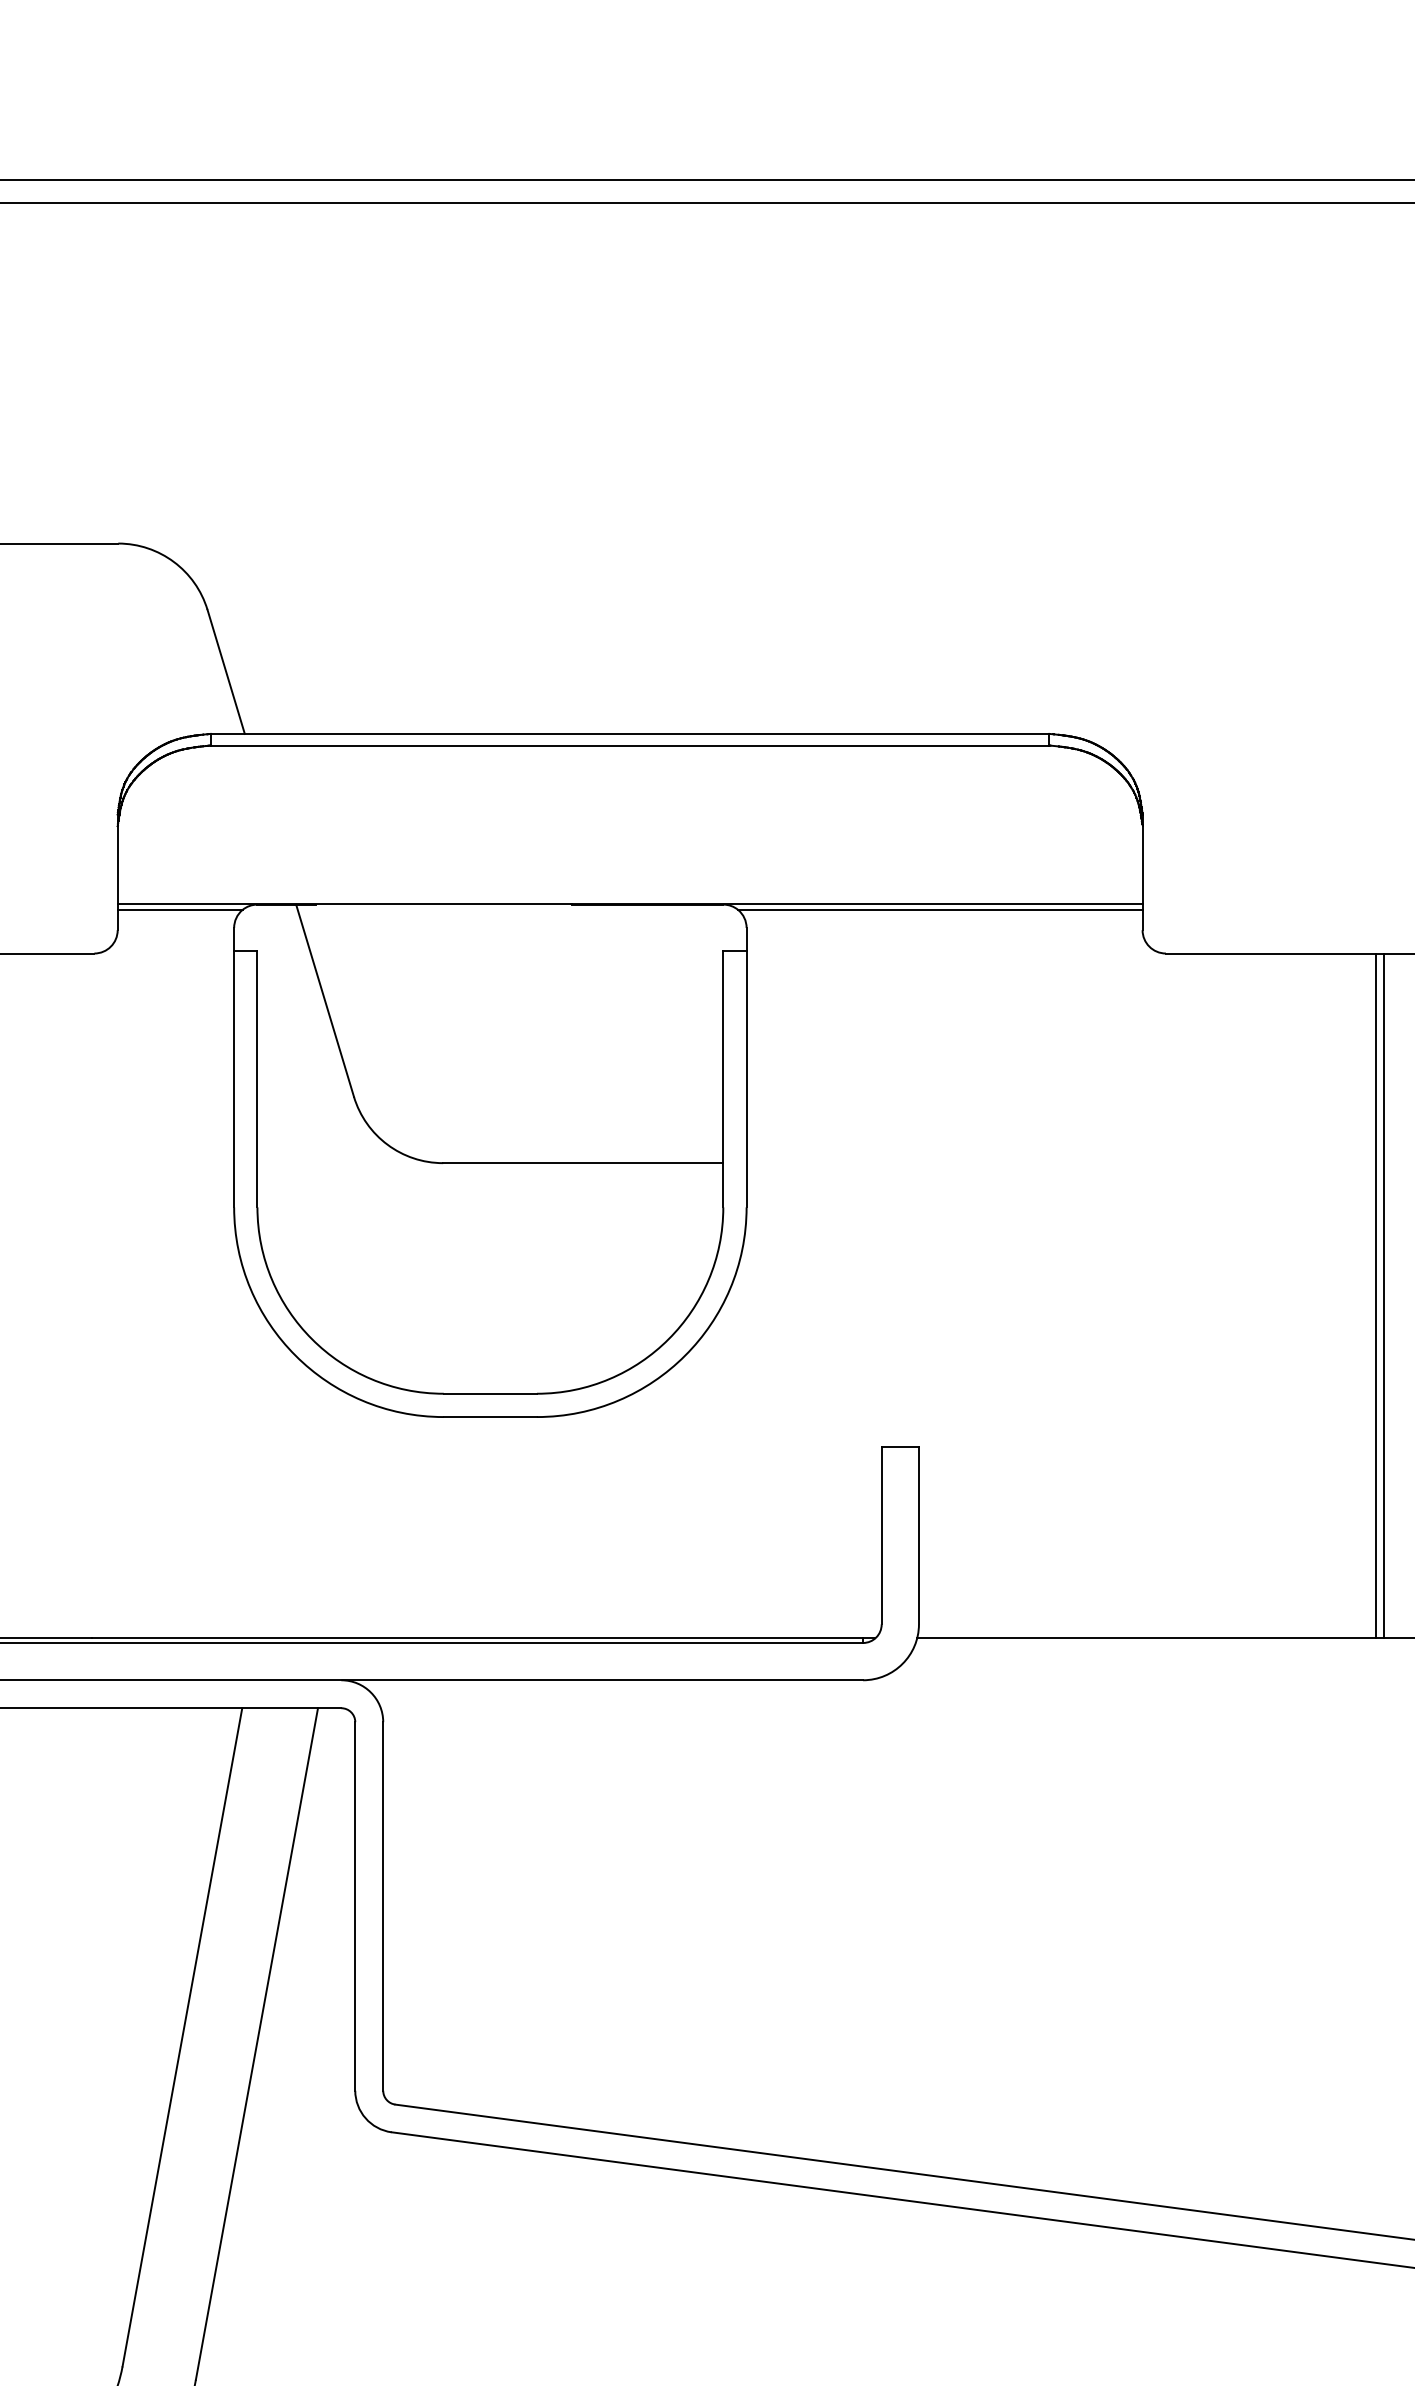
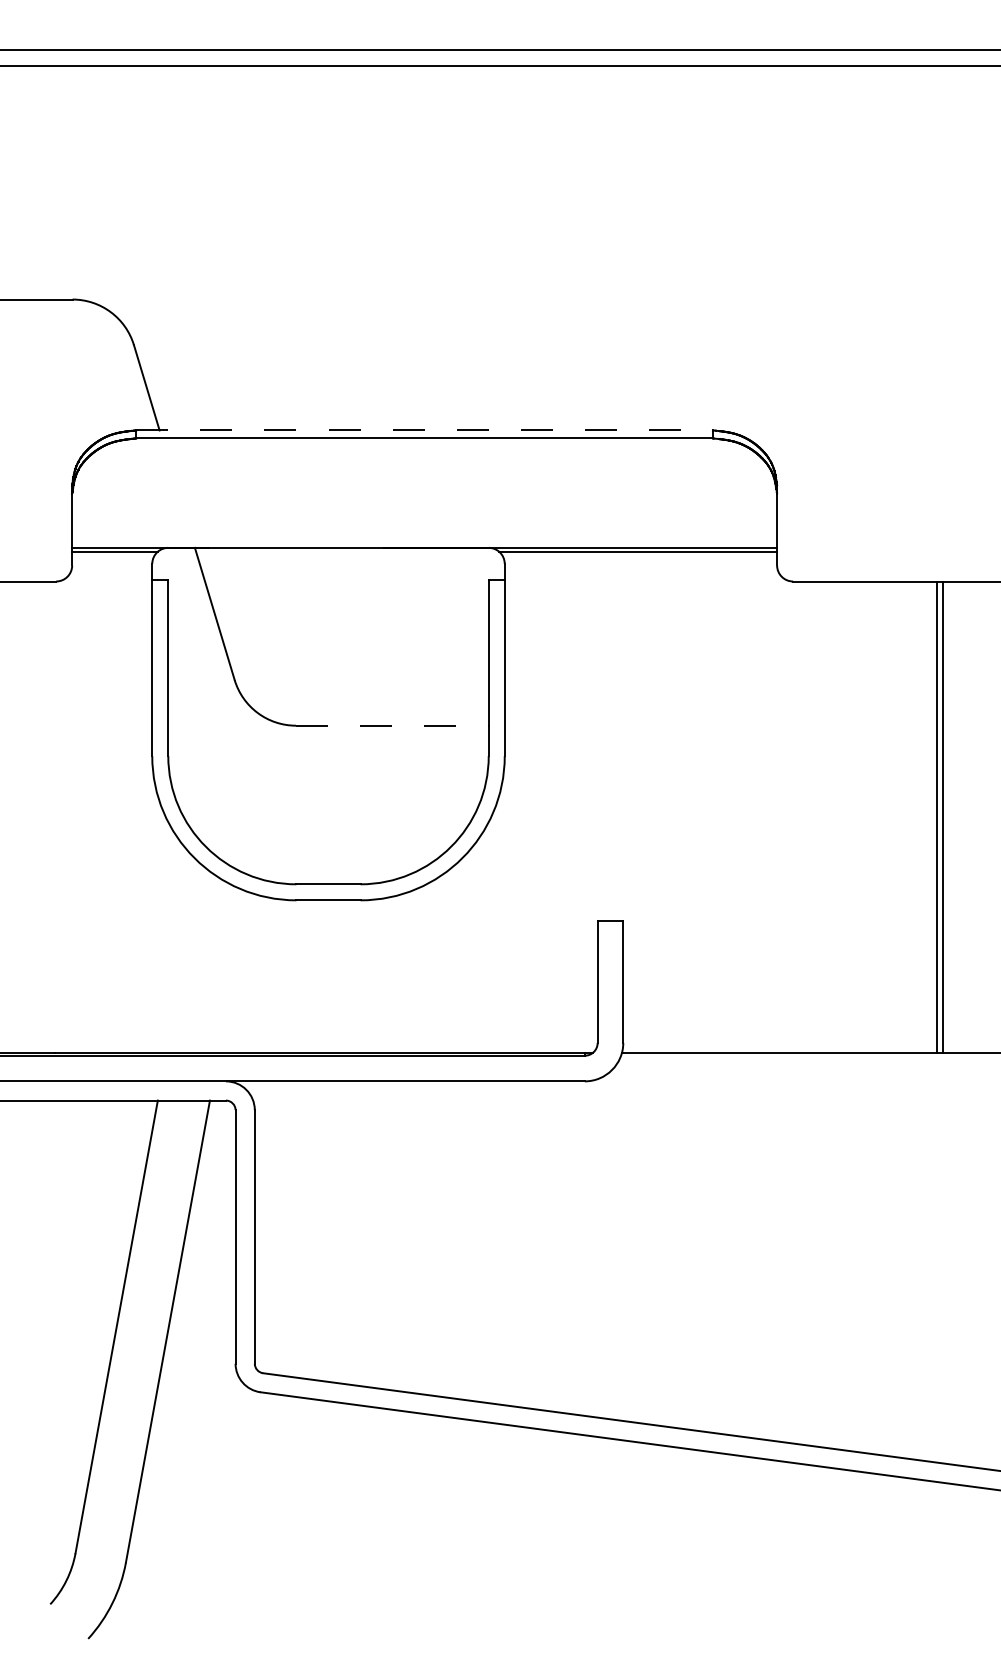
line: (631, 733) -> (425, 430), solid -> dashed
line: (583, 1162) -> (392, 725), solid -> dashed

